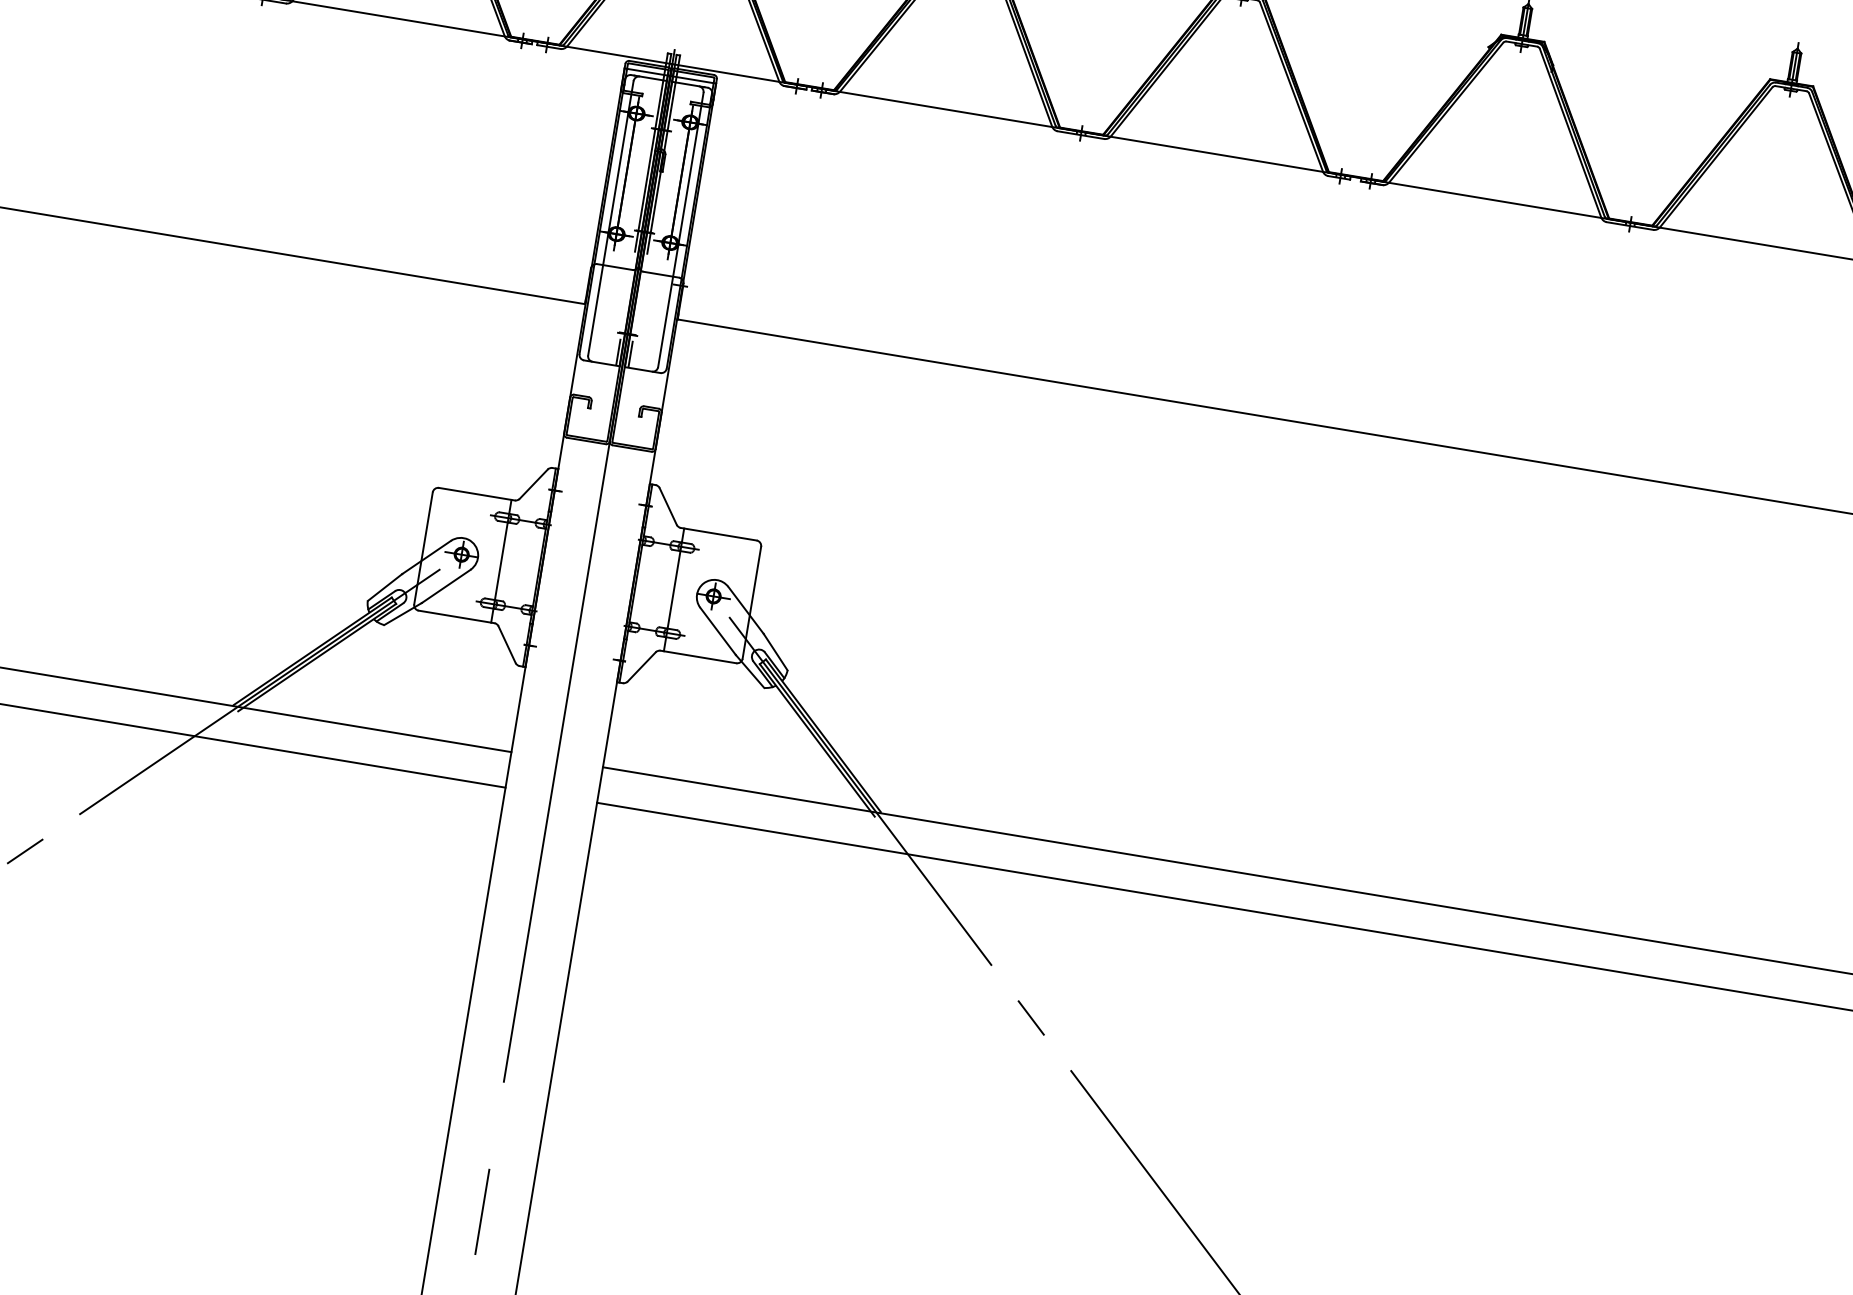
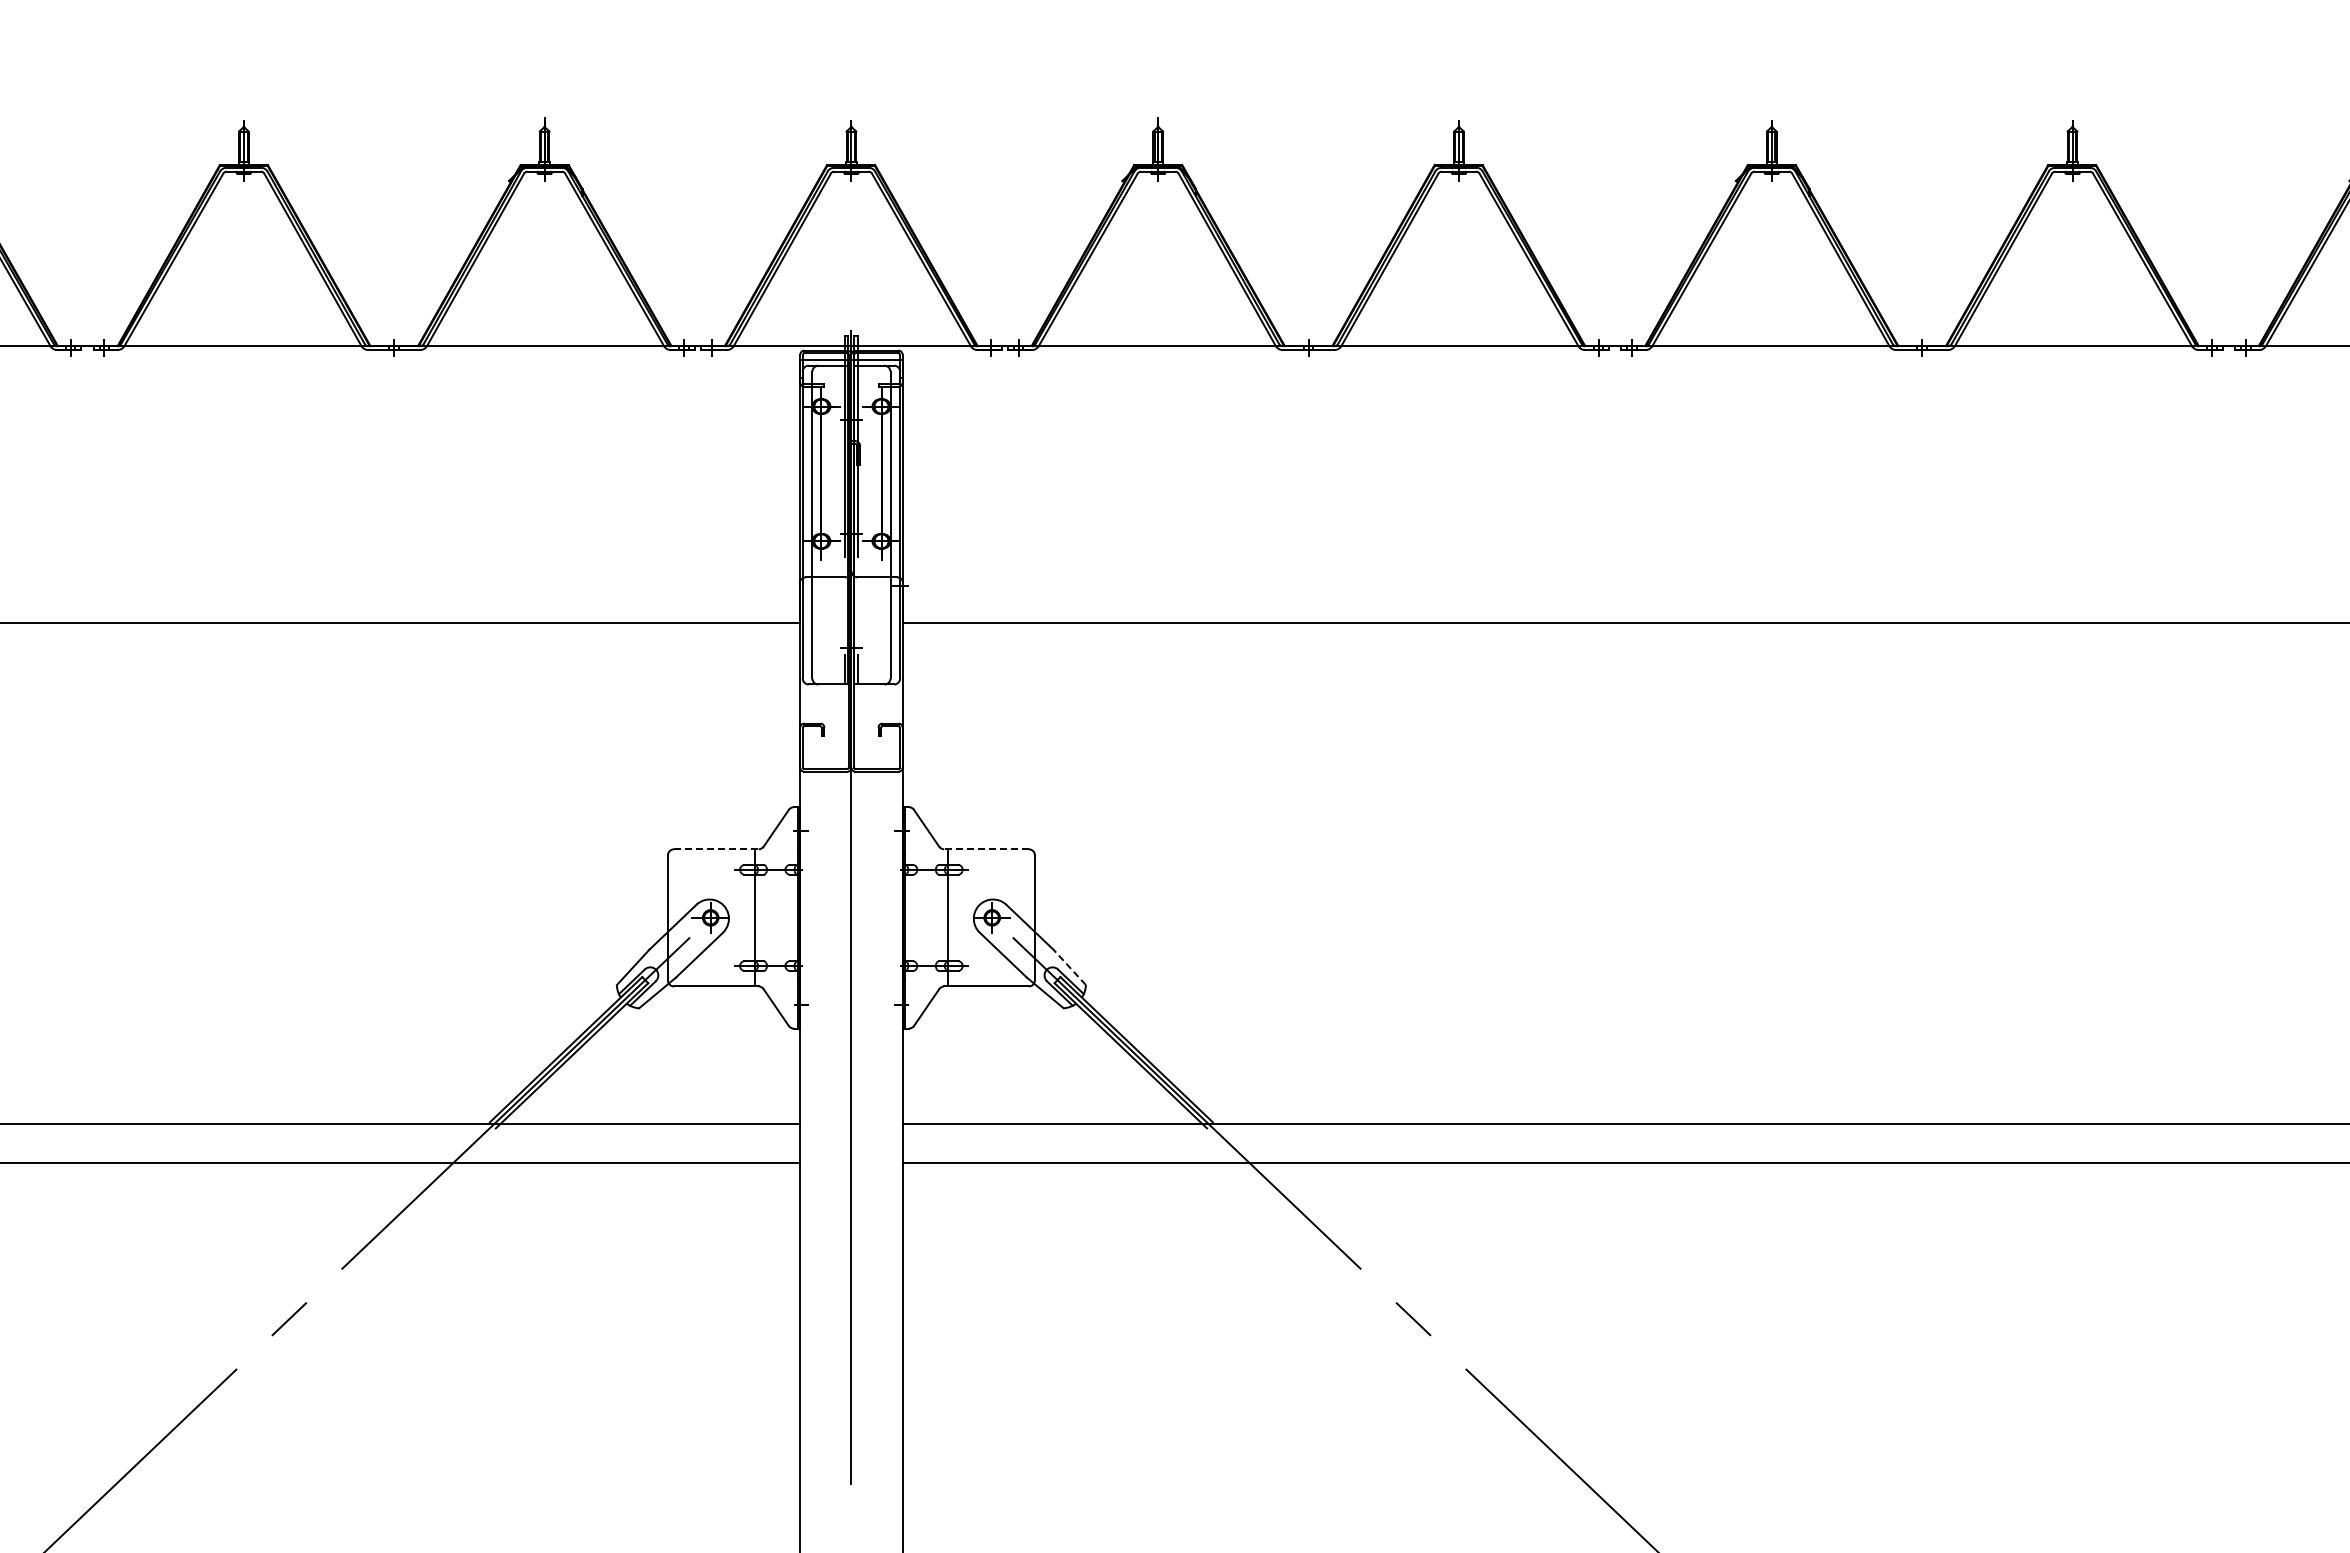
line: (477, 494) -> (716, 849), solid -> dashed
line: (718, 534) -> (986, 849), solid -> dashed
line: (775, 651) -> (1069, 966), solid -> dashed

